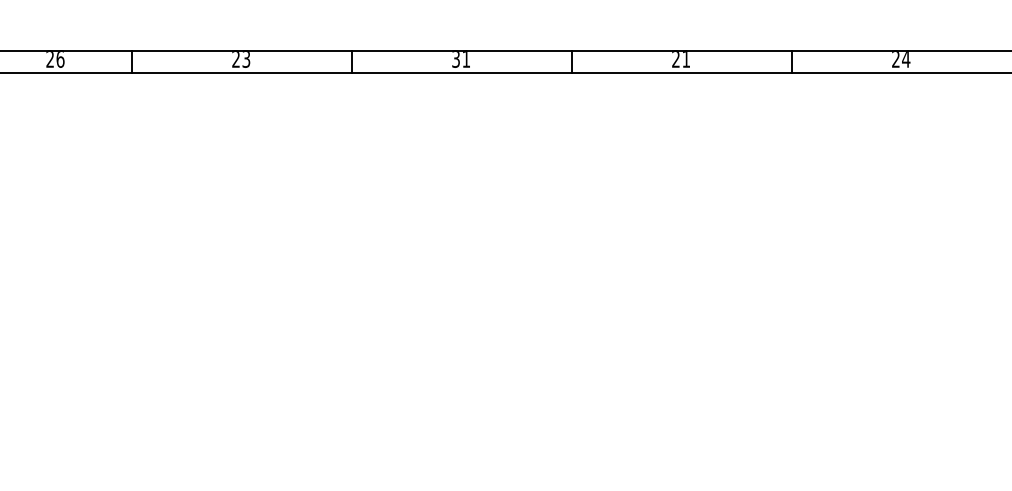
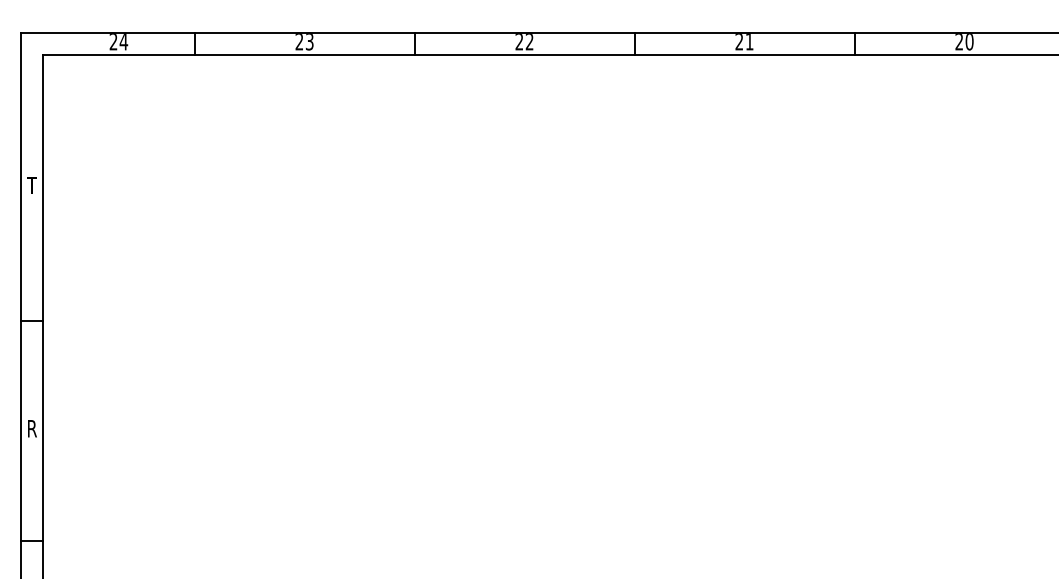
text: (60, 59) -> (123, 42), 26 -> 24
text: (461, 59) -> (524, 42), 31 -> 22
text: (906, 59) -> (969, 42), 24 -> 20

